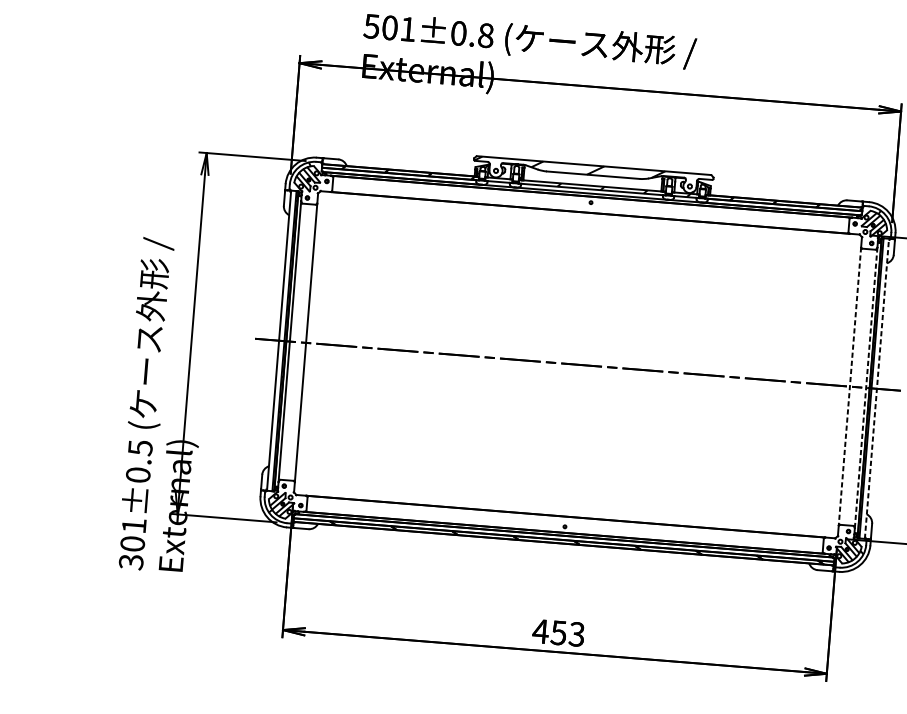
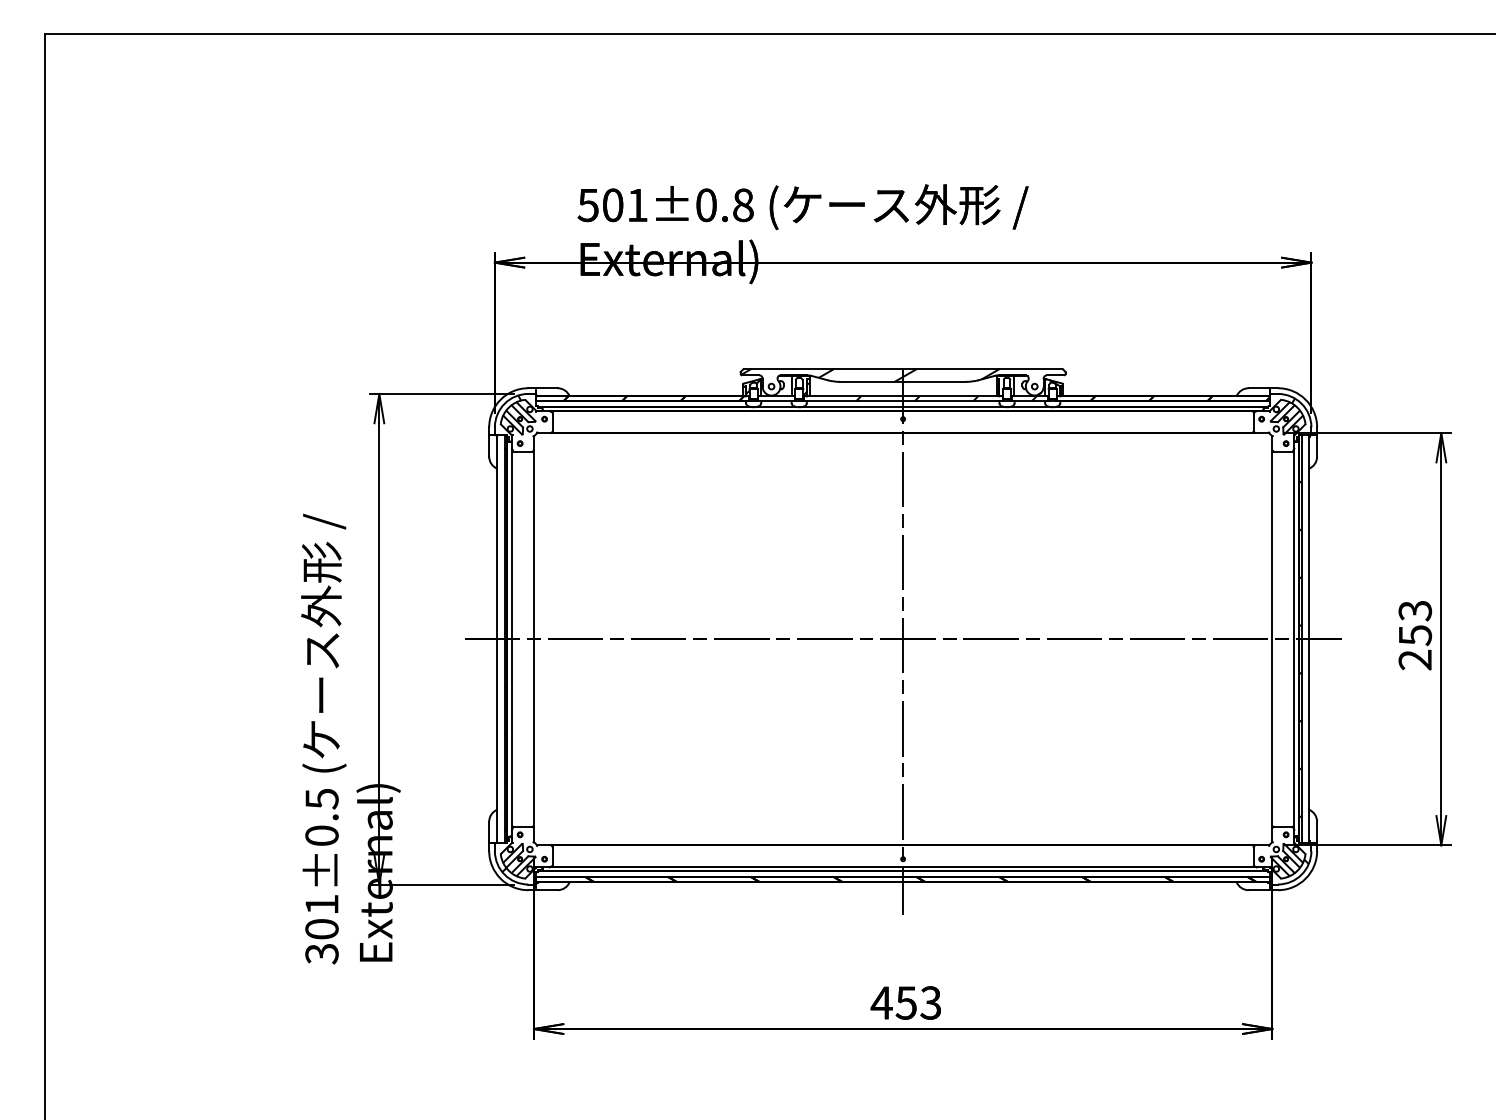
line: (578, 366) -> (903, 641), added
line: (850, 386) -> (1272, 639), dashed -> solid
line: (866, 388) -> (1294, 639), dashed -> solid
line: (876, 389) -> (1308, 639), dashed -> solid

